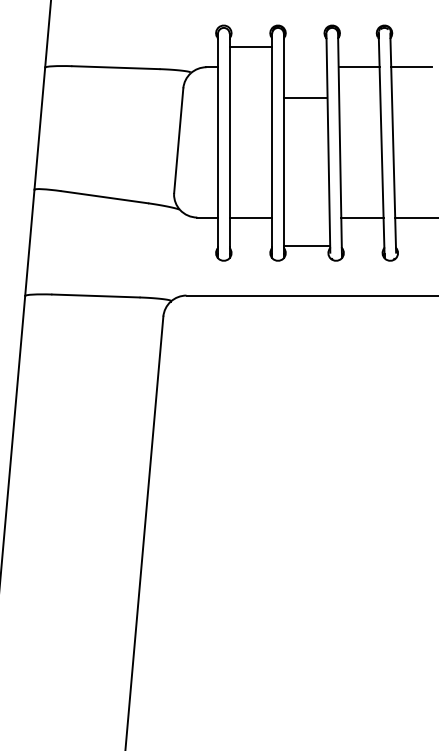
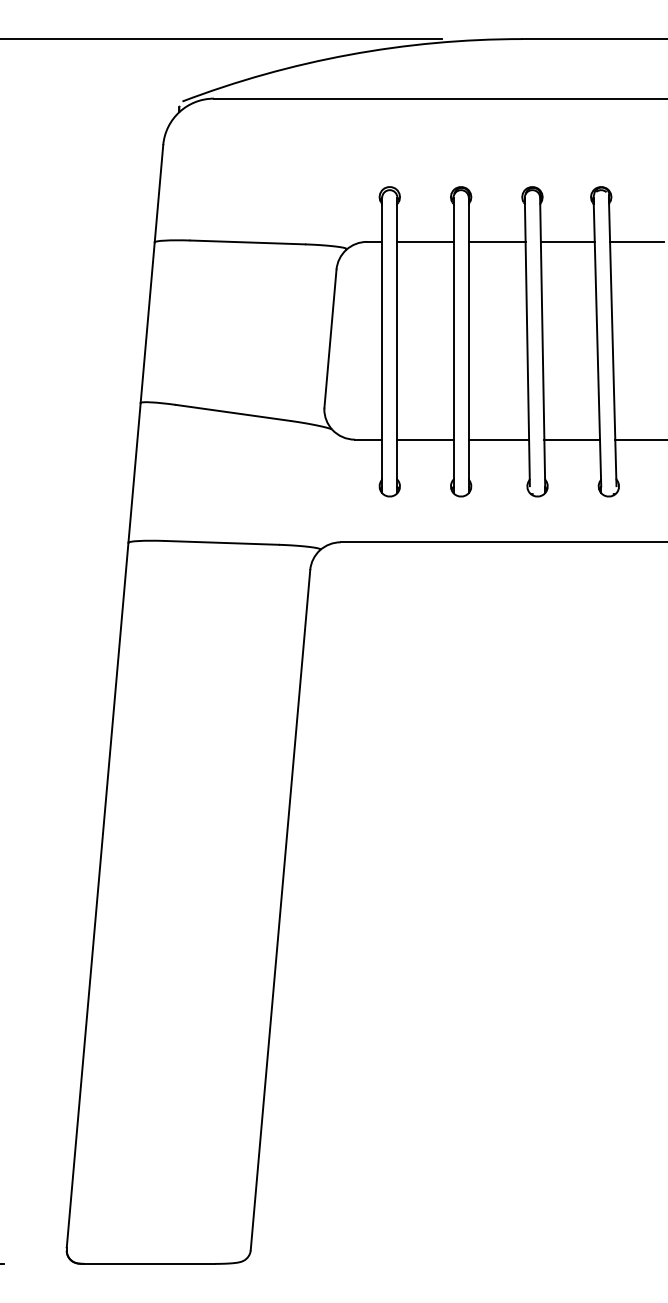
line: (250, 46) -> (425, 241), moved
line: (304, 97) -> (496, 241), moved
line: (306, 245) -> (498, 439), moved

